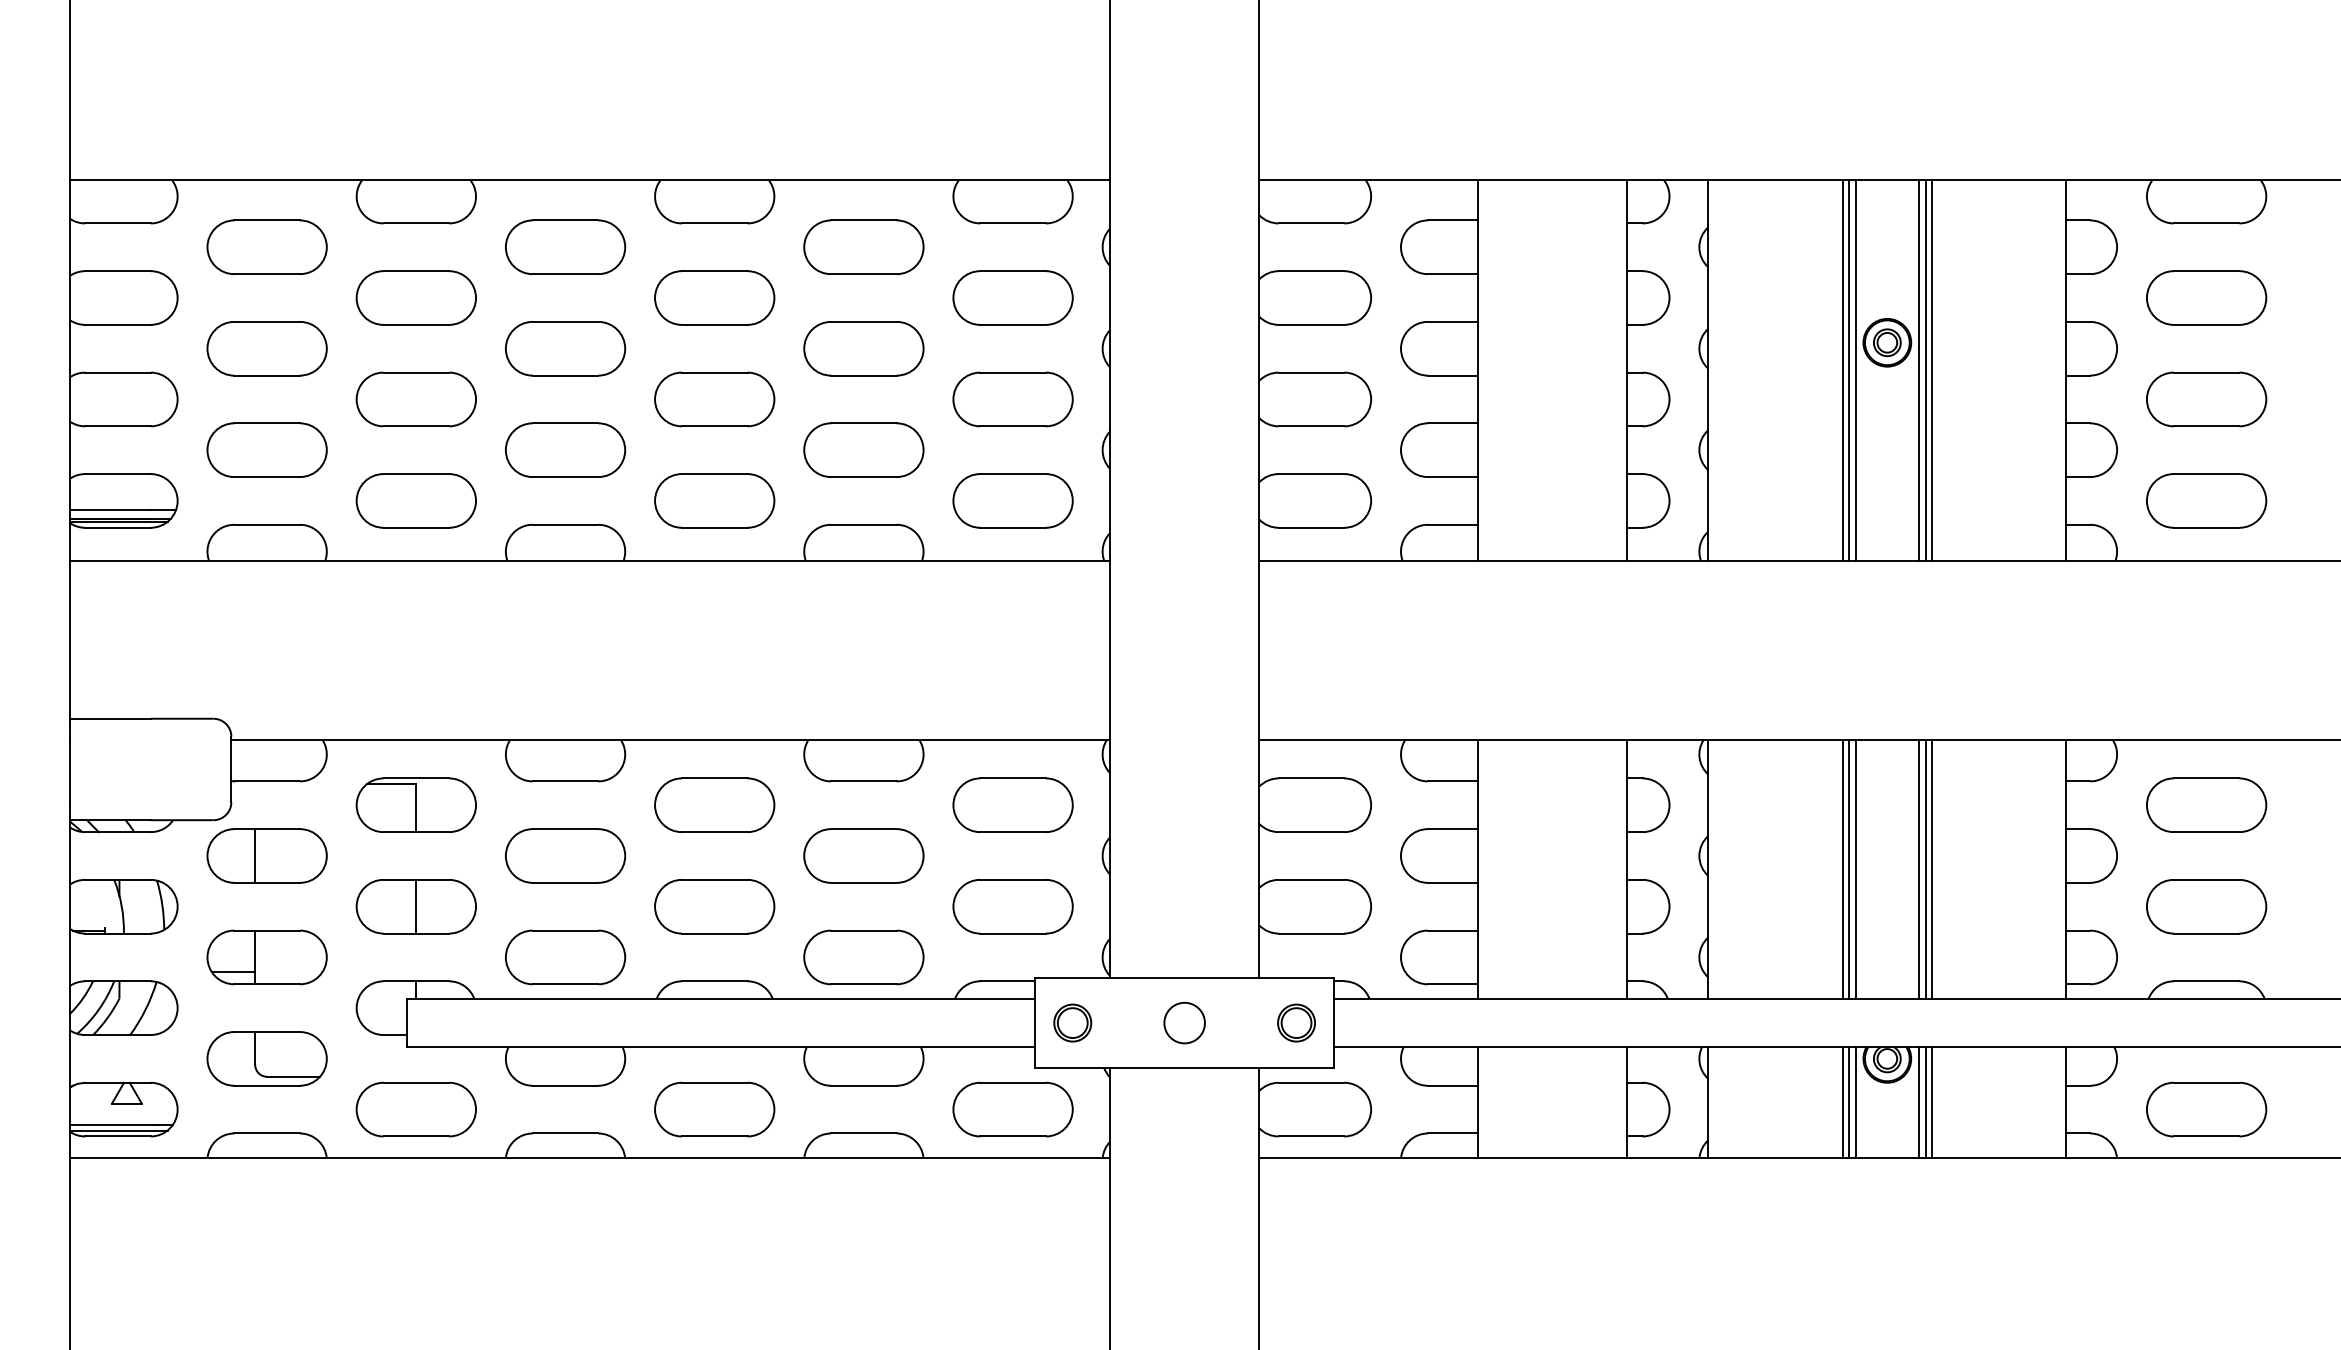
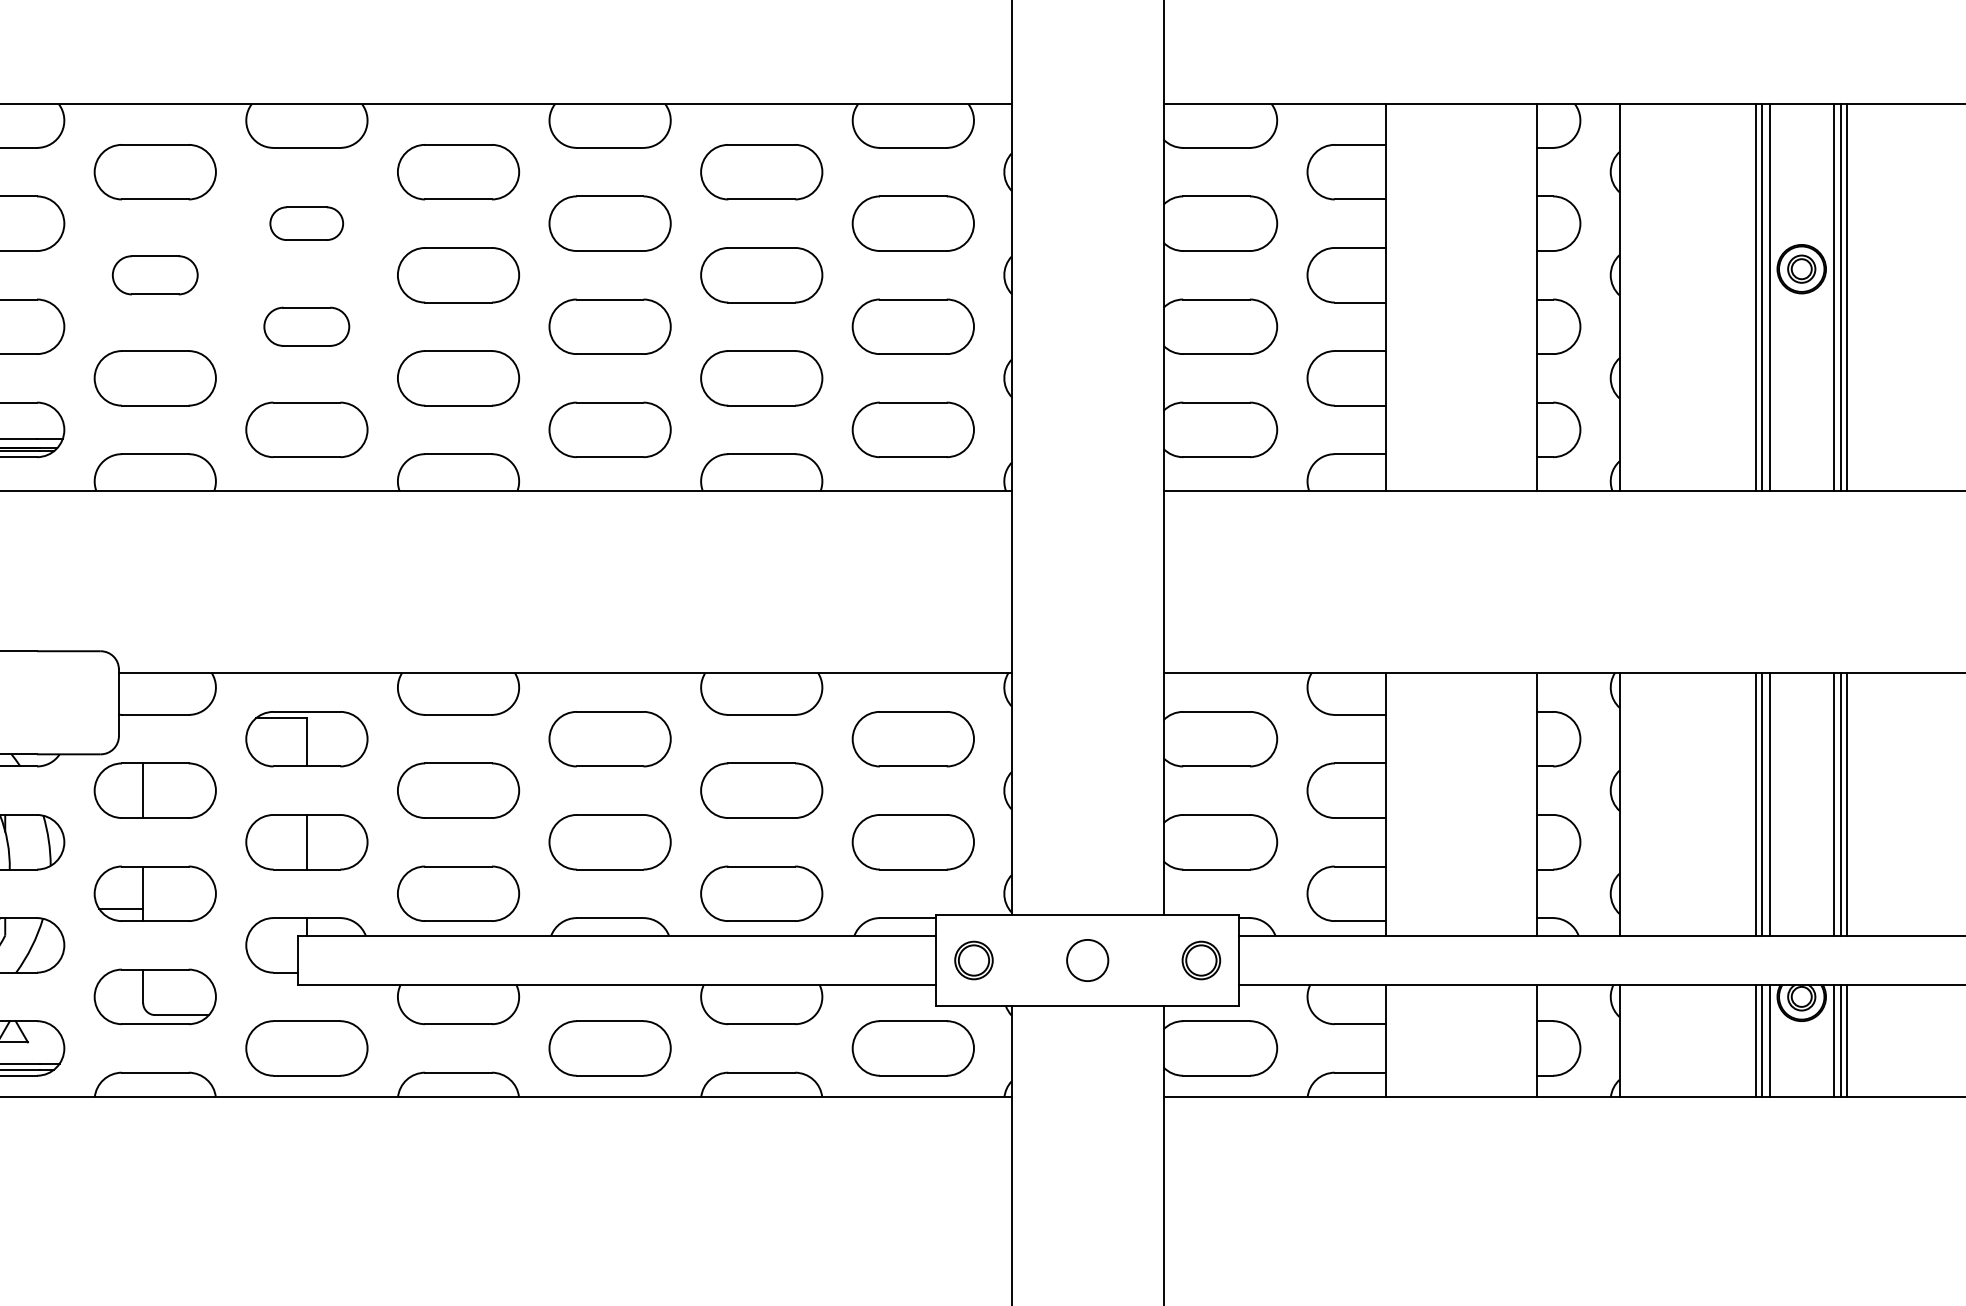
part: (415, 297) -> (306, 223), size x0.6
part: (266, 348) -> (154, 275), size x0.7
part: (415, 399) -> (306, 326), size x0.7

